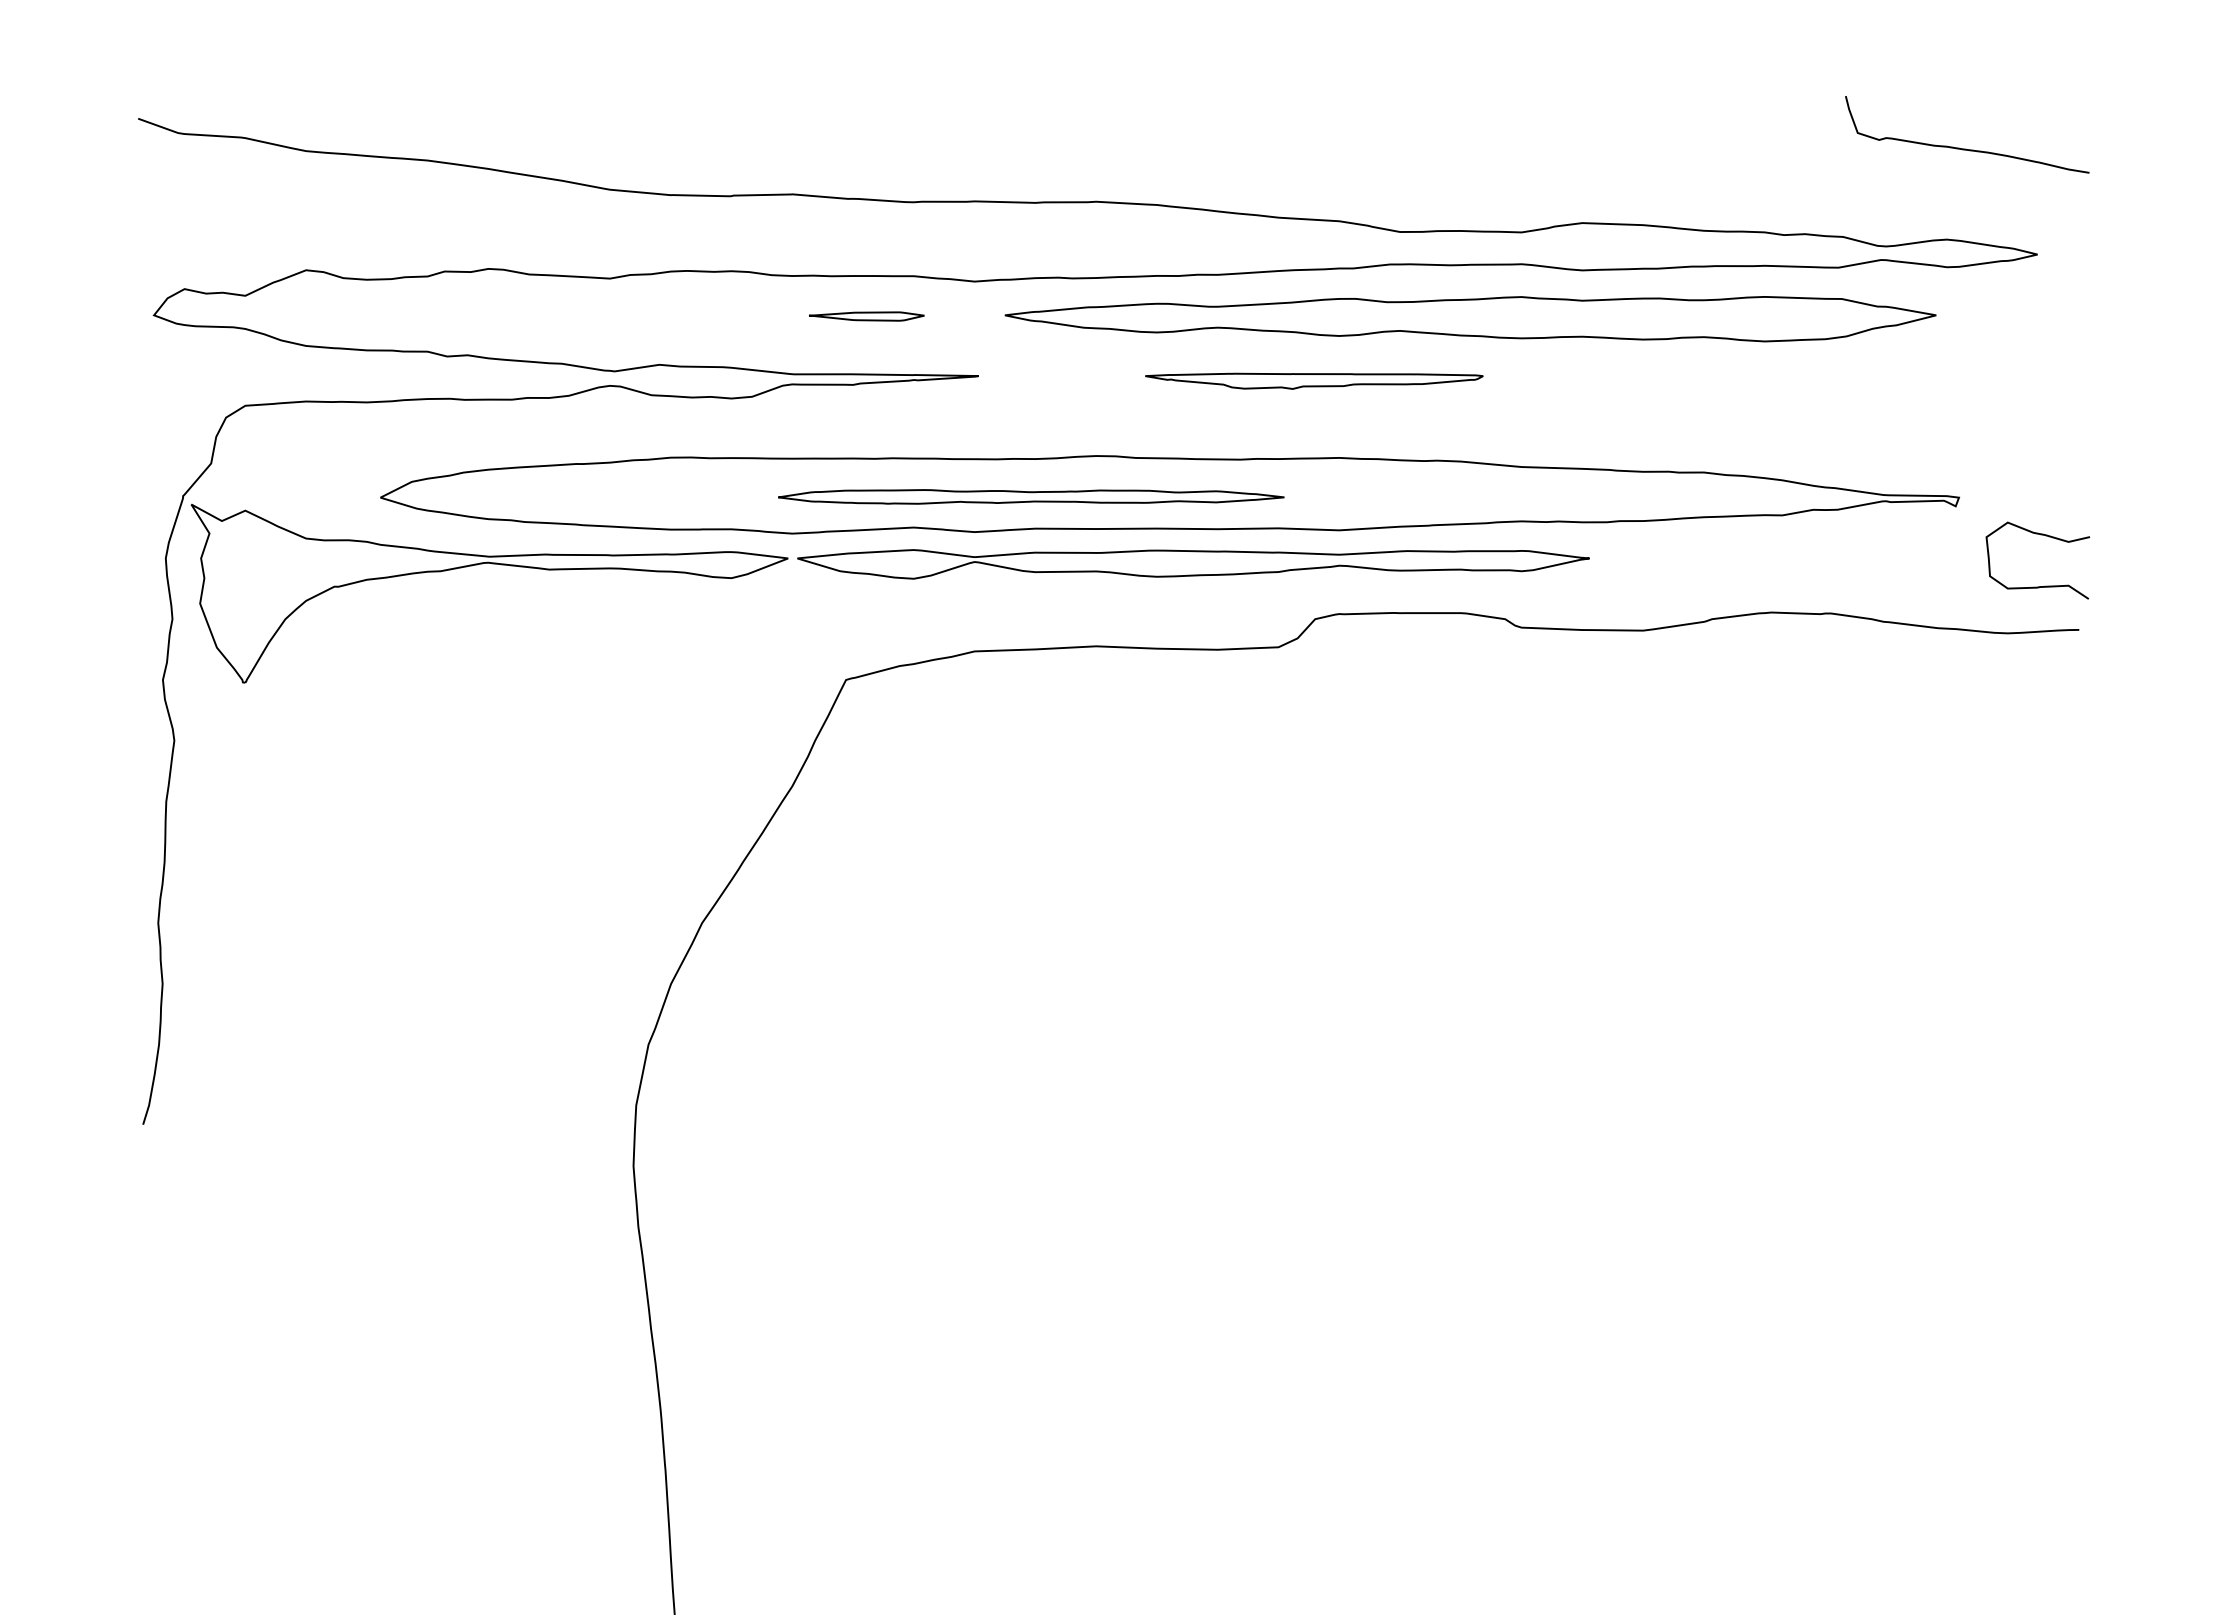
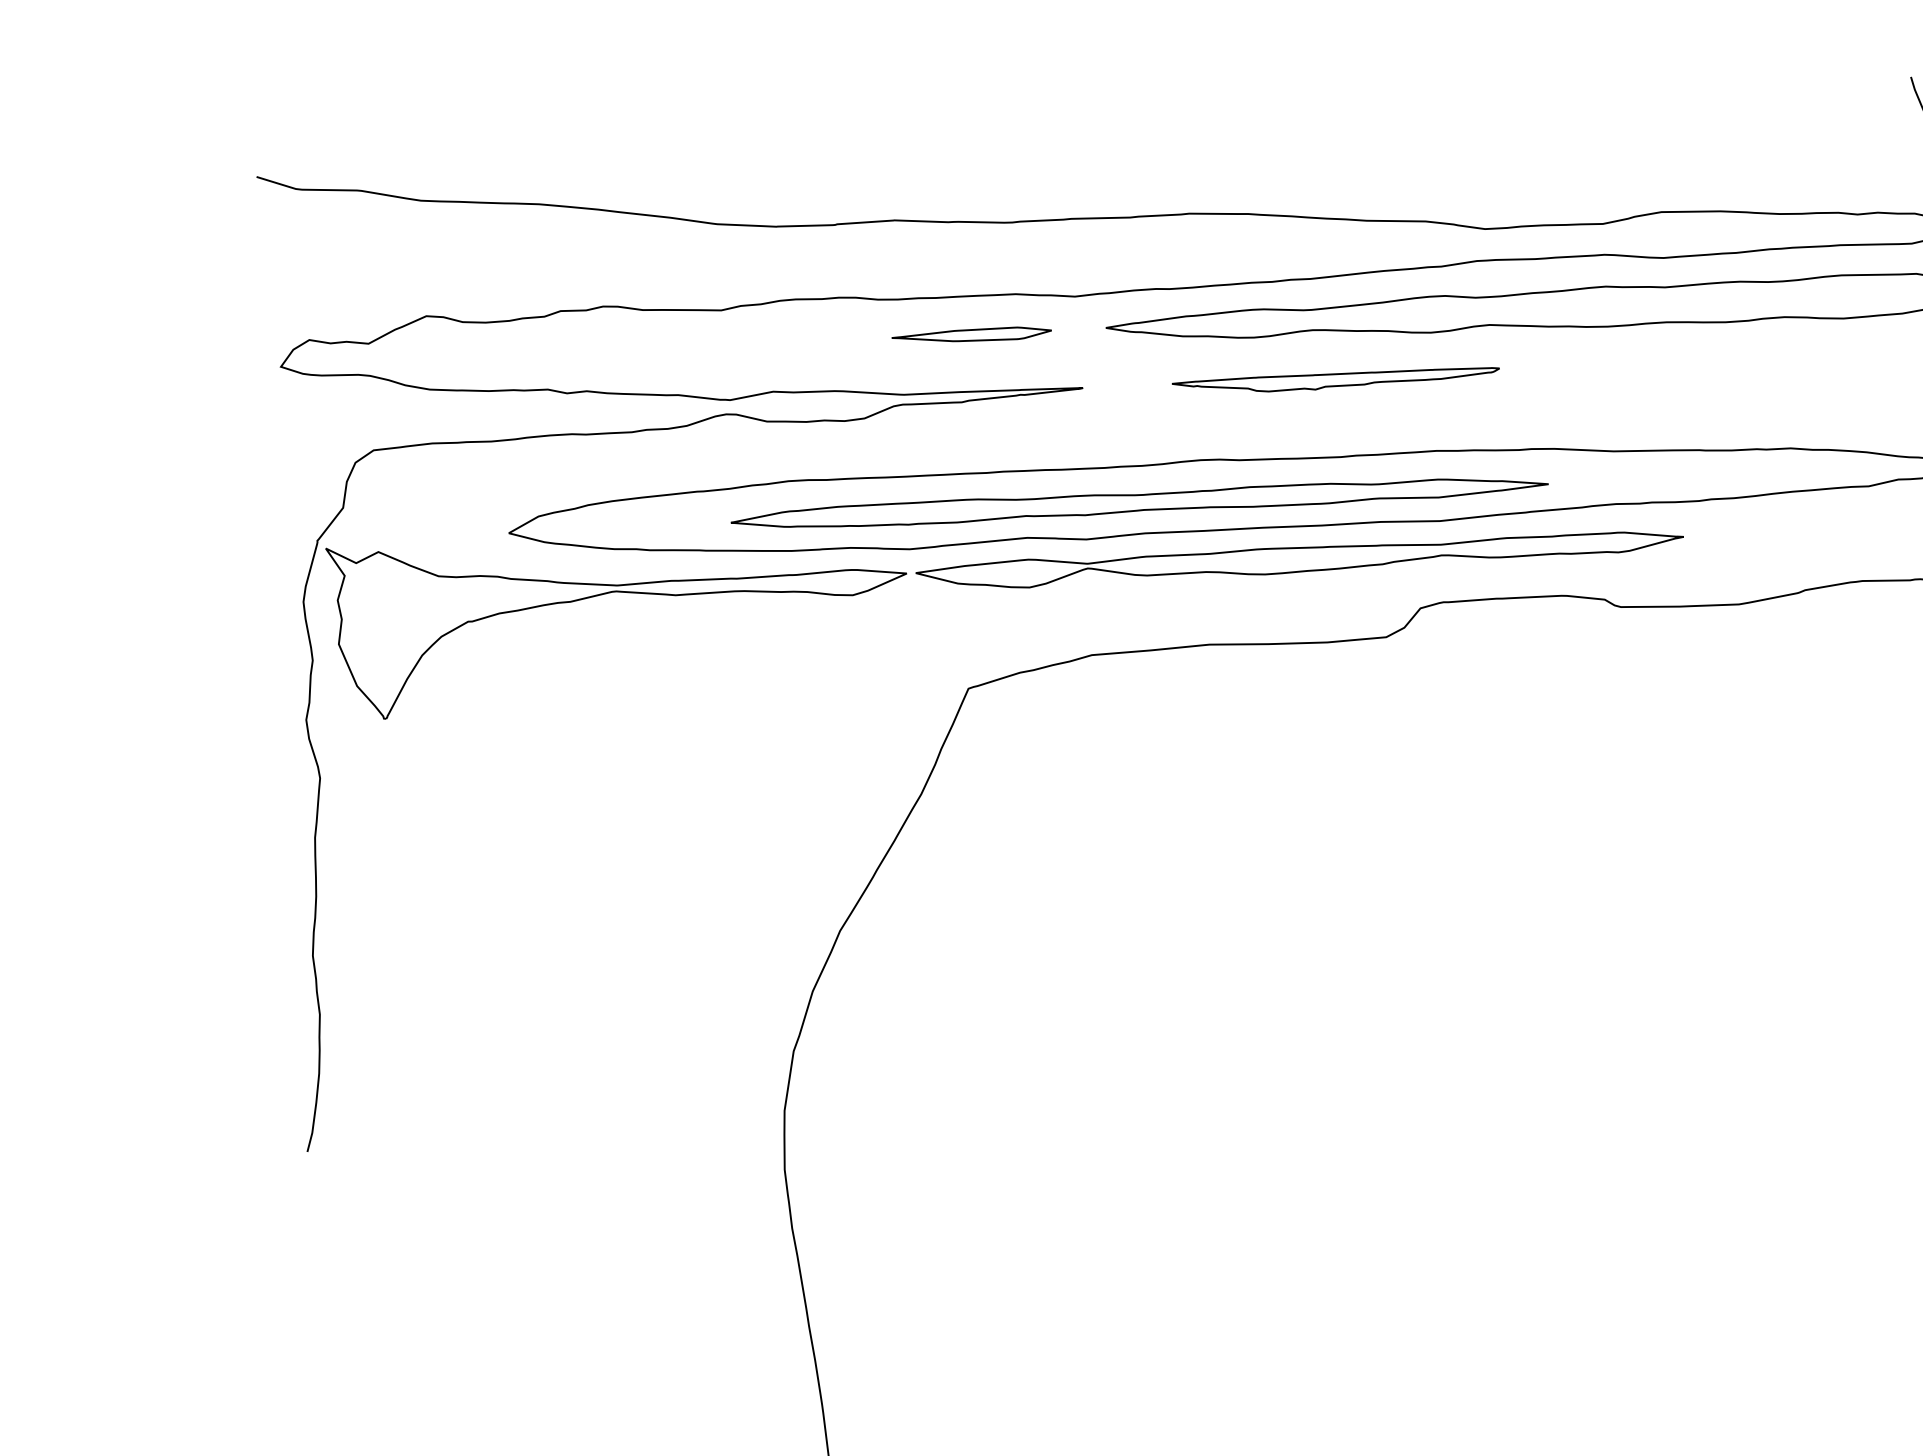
part: (866, 316) -> (971, 335), size x1.43
part: (1314, 380) -> (1336, 380), moved
part: (1031, 496) -> (1139, 502), size x1.67

